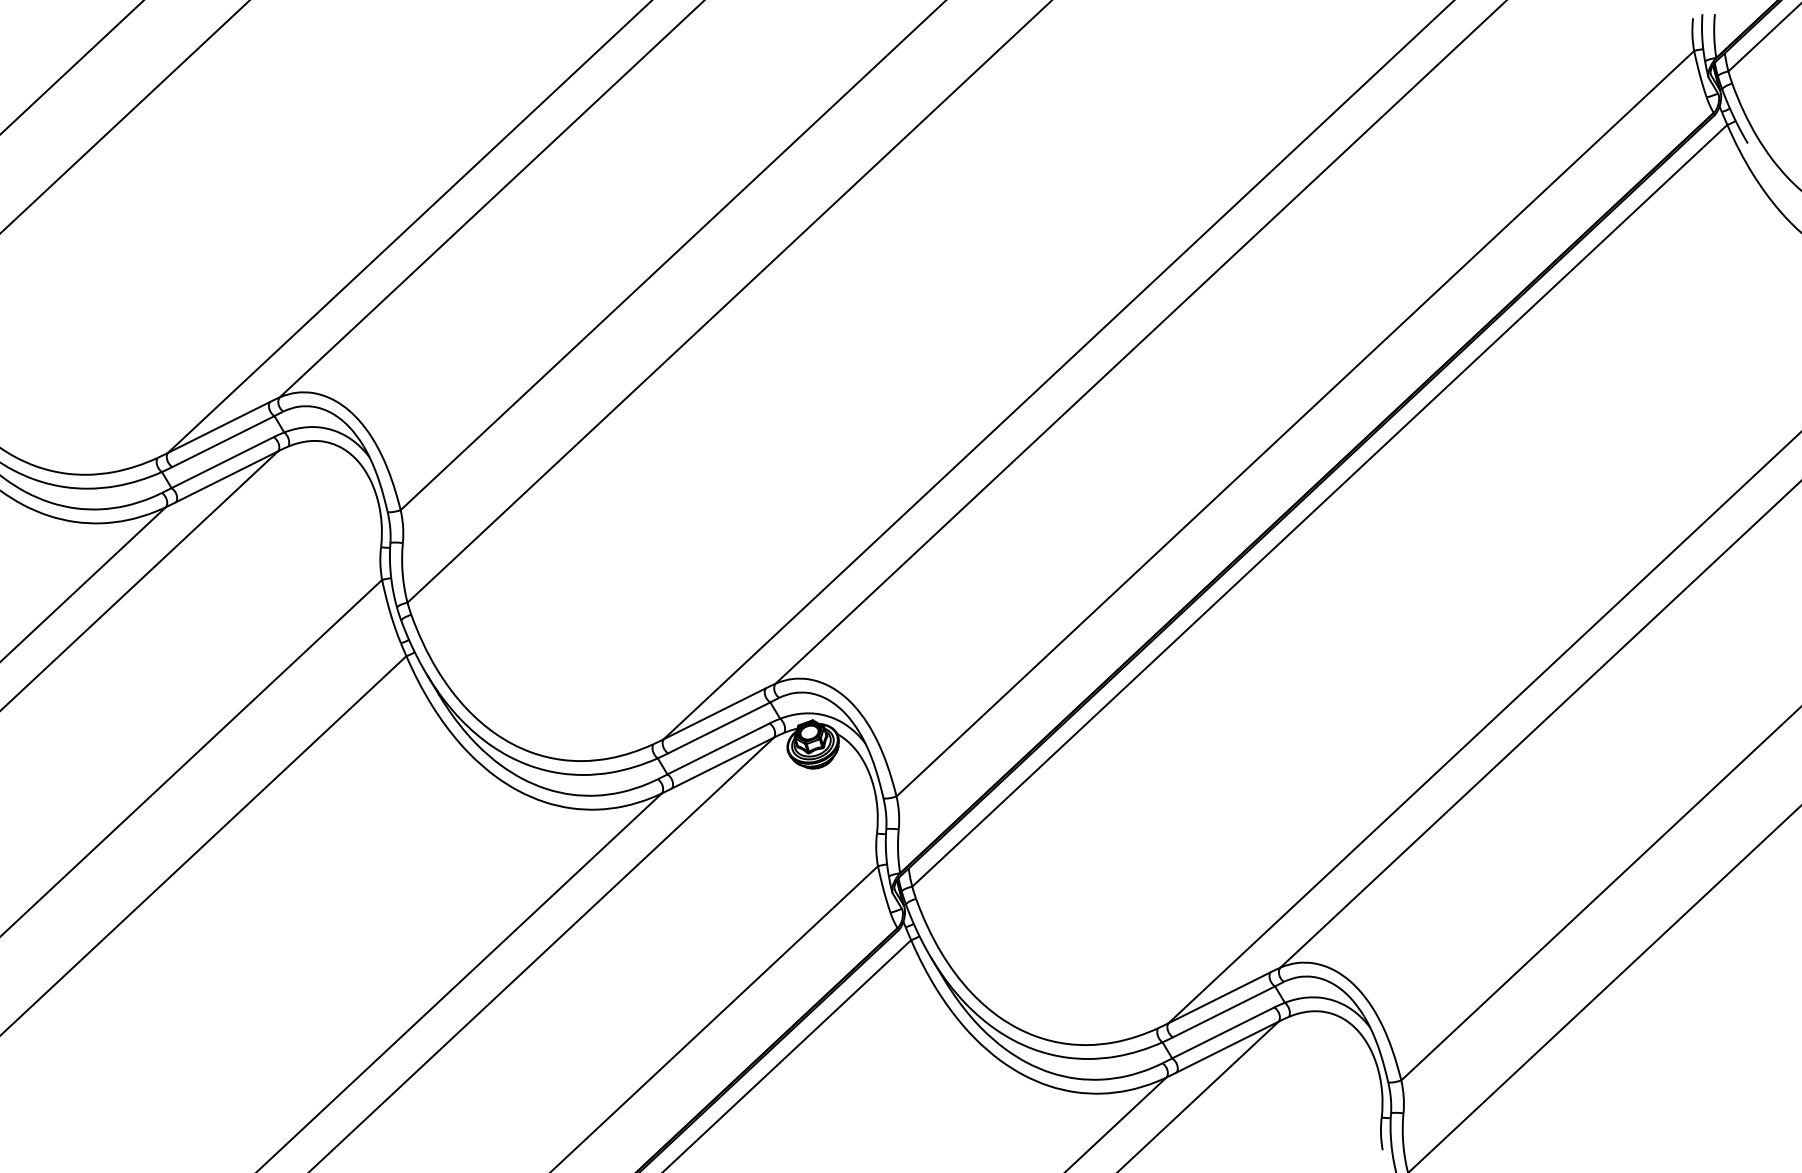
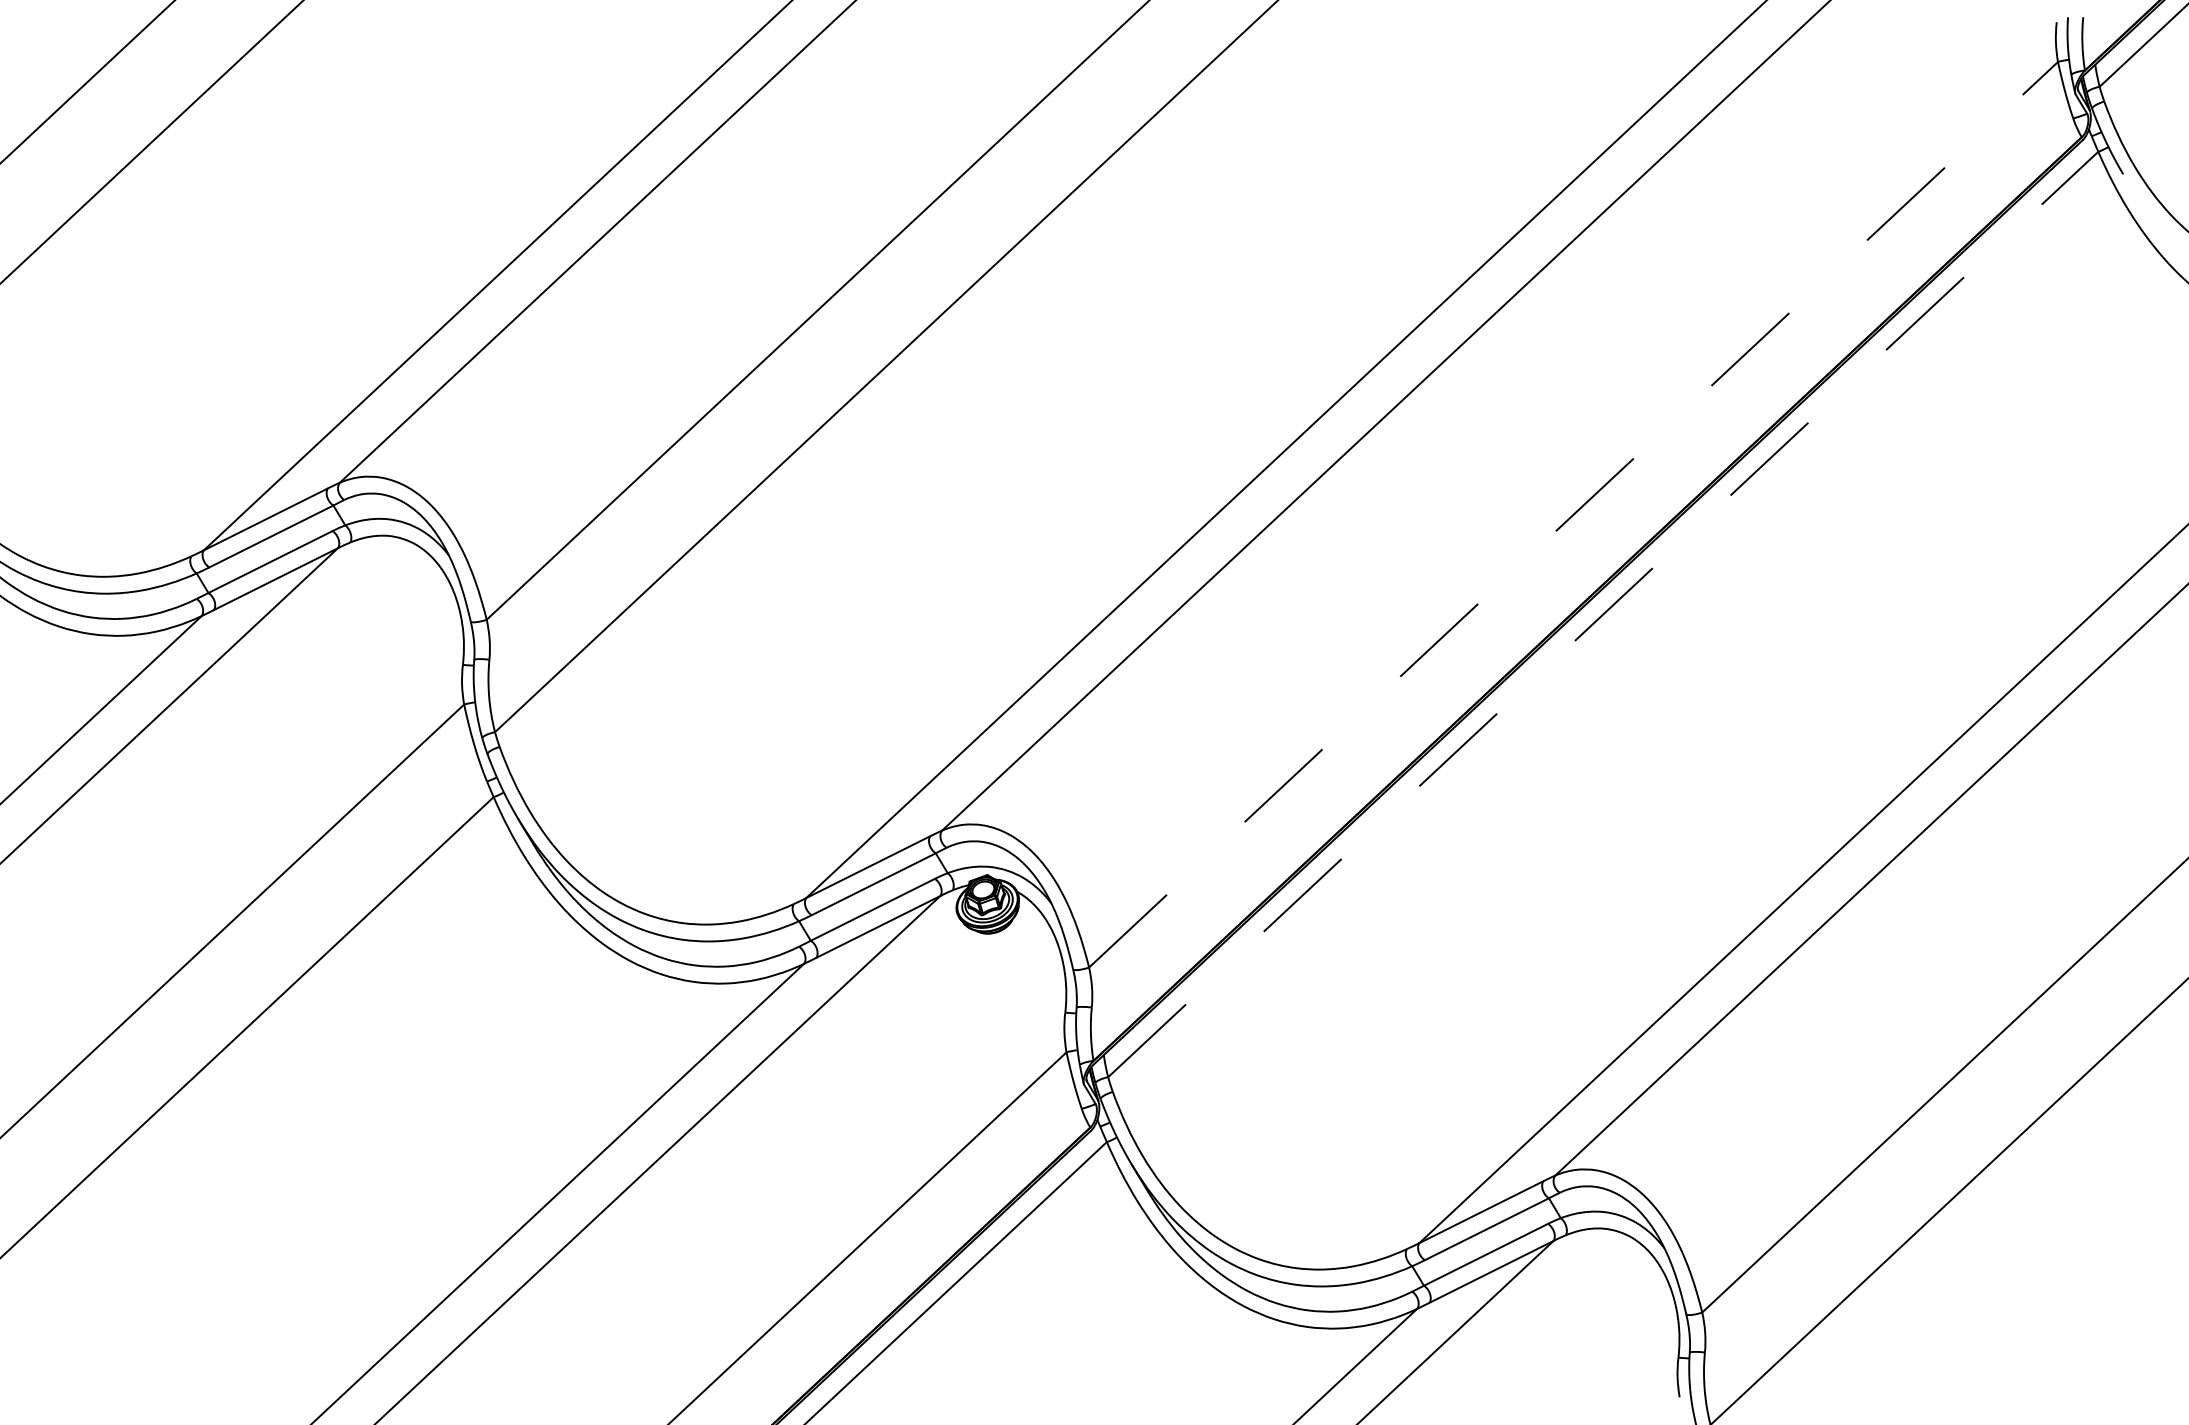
line: (1295, 423) -> (1573, 514), solid -> dashed
line: (1320, 505) -> (1603, 614), solid -> dashed

